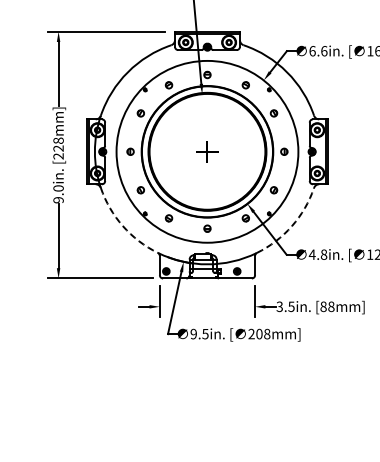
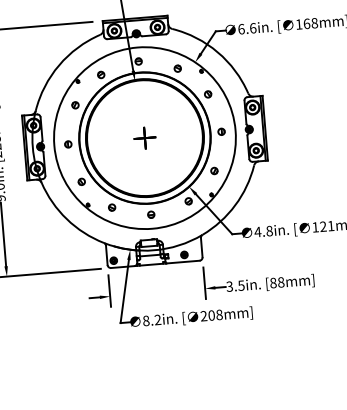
arc: (122, 226) -> (66, 219), dashed -> solid
arc: (291, 226) -> (234, 205), dashed -> solid
text: (199, 333) -> (151, 319), 9.5in. -> 8.2in.

